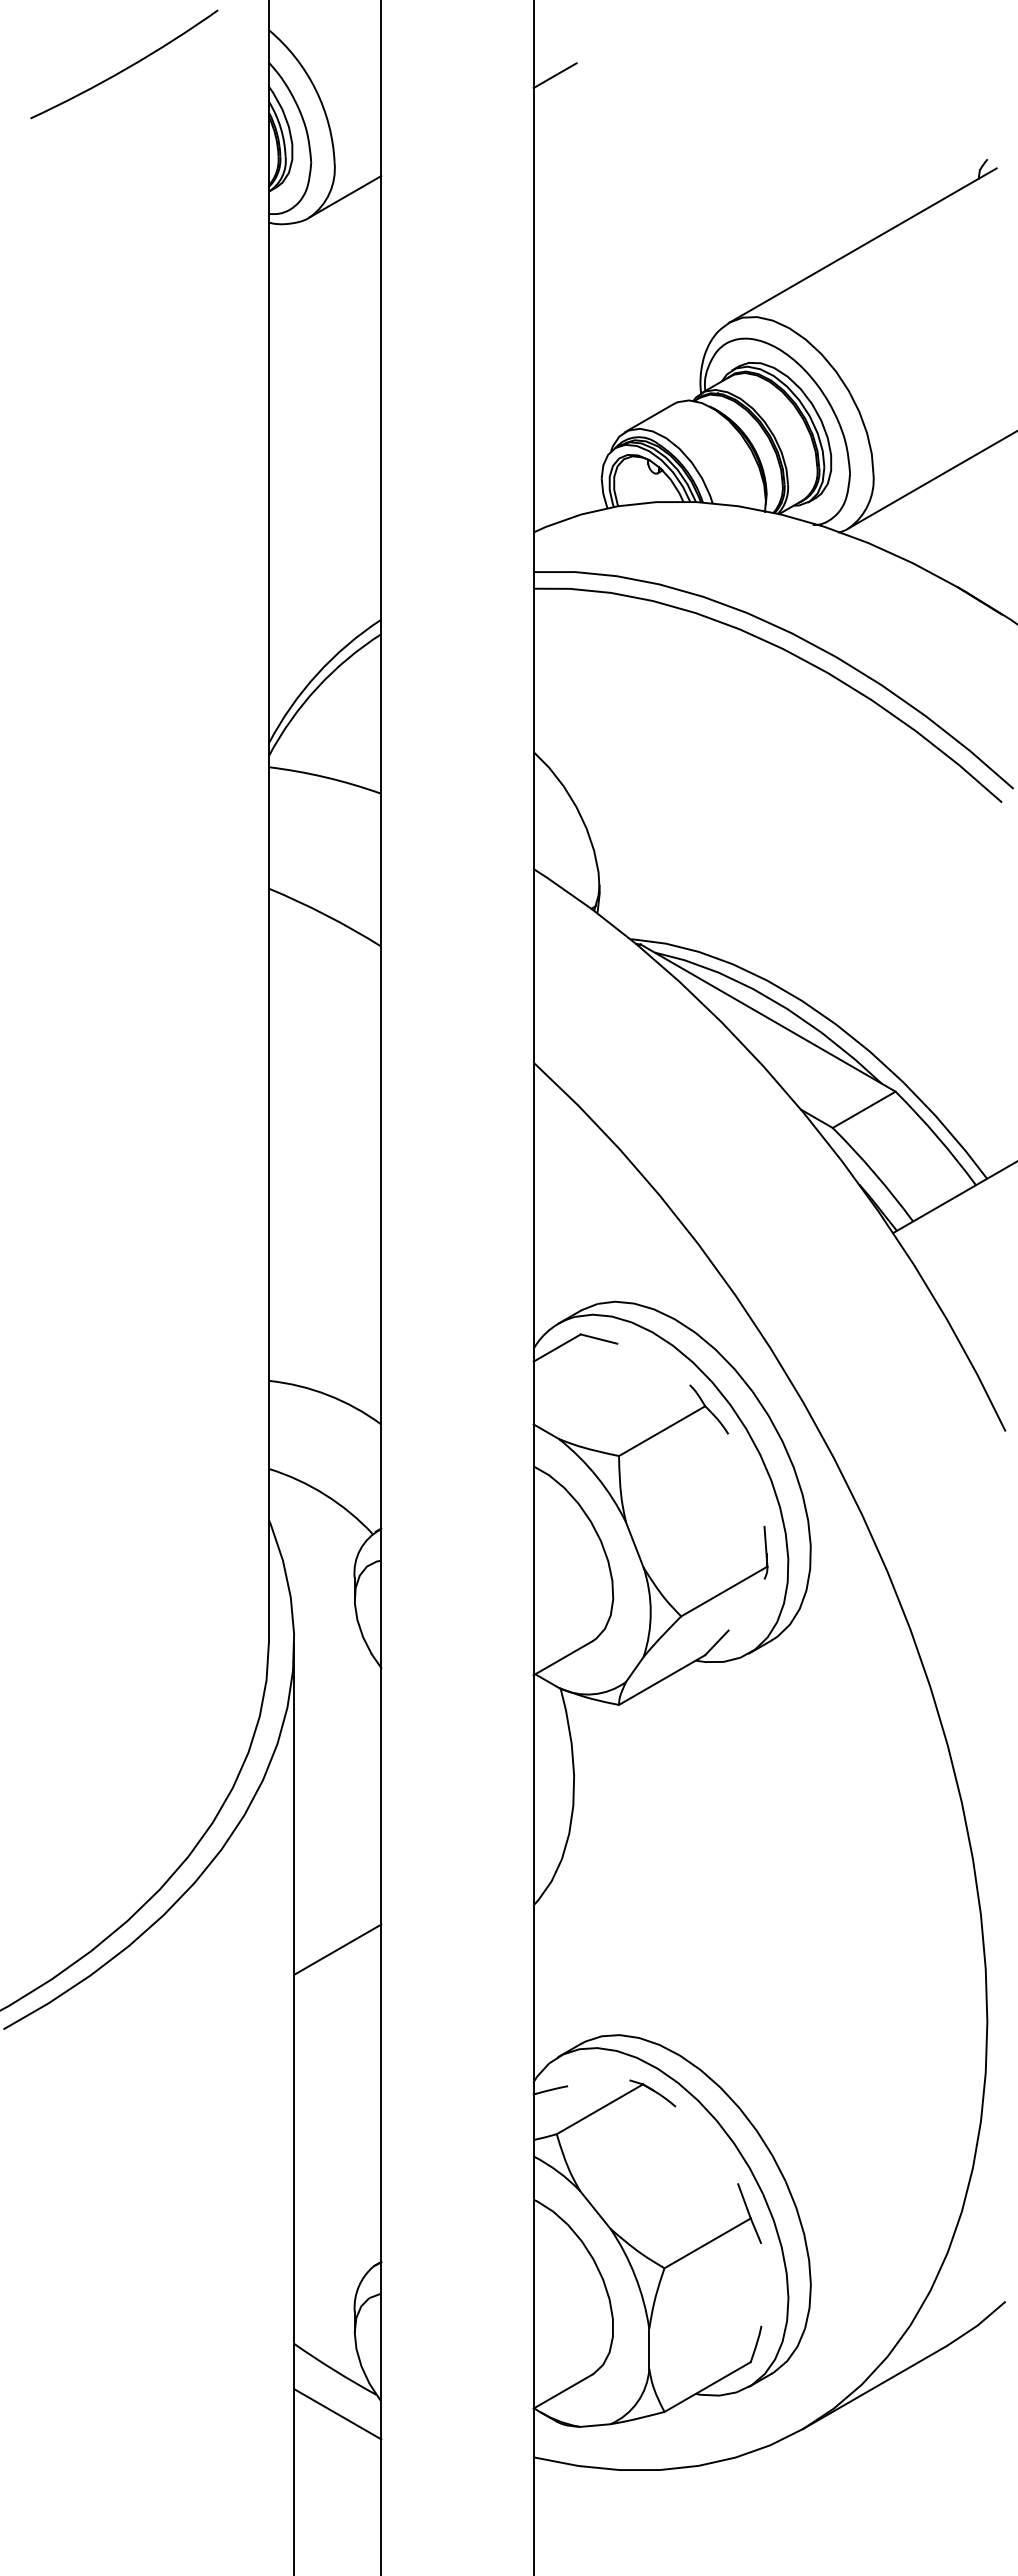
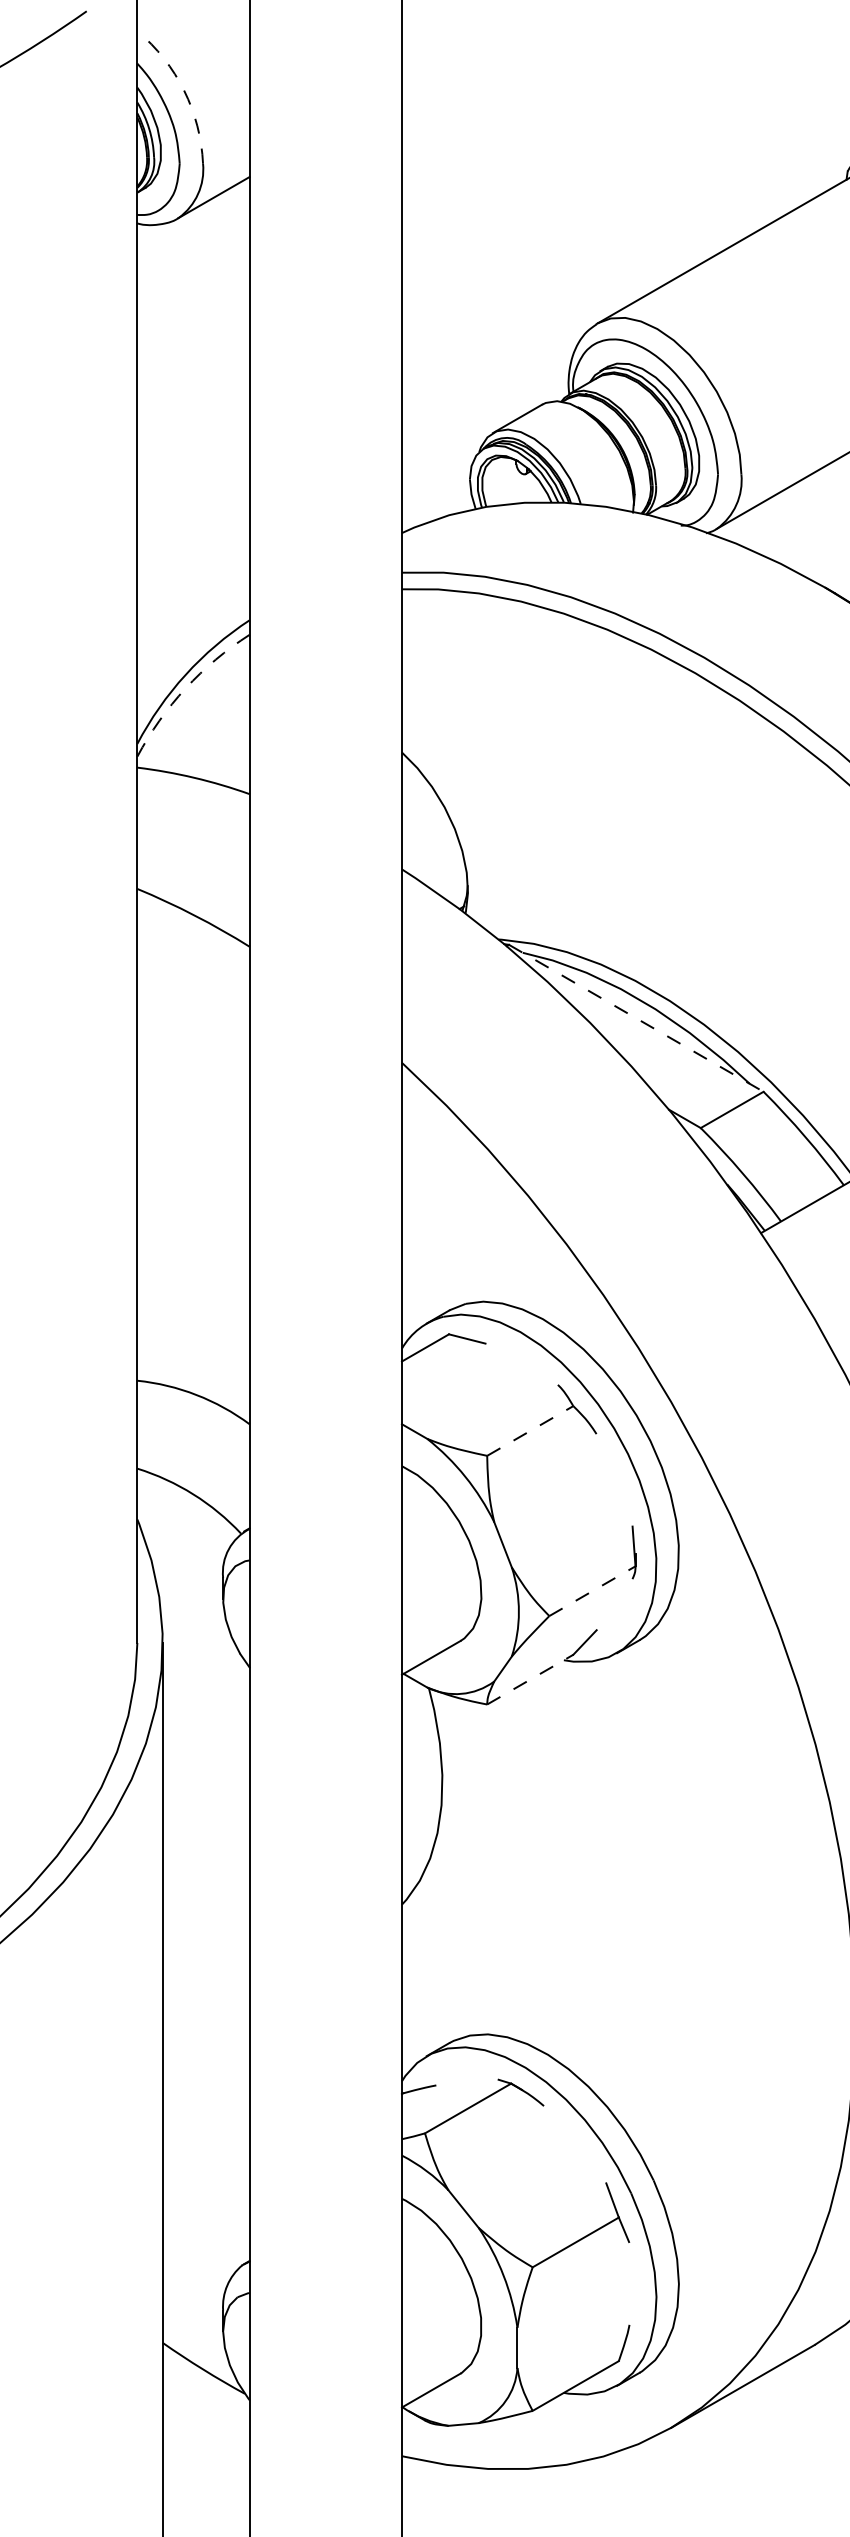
line: (554, 75) -> (422, 76), removed
arc: (315, 89) -> (183, 90), solid -> dashed
arc: (317, 687) -> (185, 687), solid -> dashed
line: (768, 1018) -> (636, 1018), solid -> dashed
line: (662, 1431) -> (530, 1431), solid -> dashed
line: (724, 1591) -> (592, 1591), solid -> dashed
line: (662, 1680) -> (530, 1680), solid -> dashed
line: (337, 1949) -> (205, 1948), removed
line: (337, 2414) -> (205, 2413), removed

